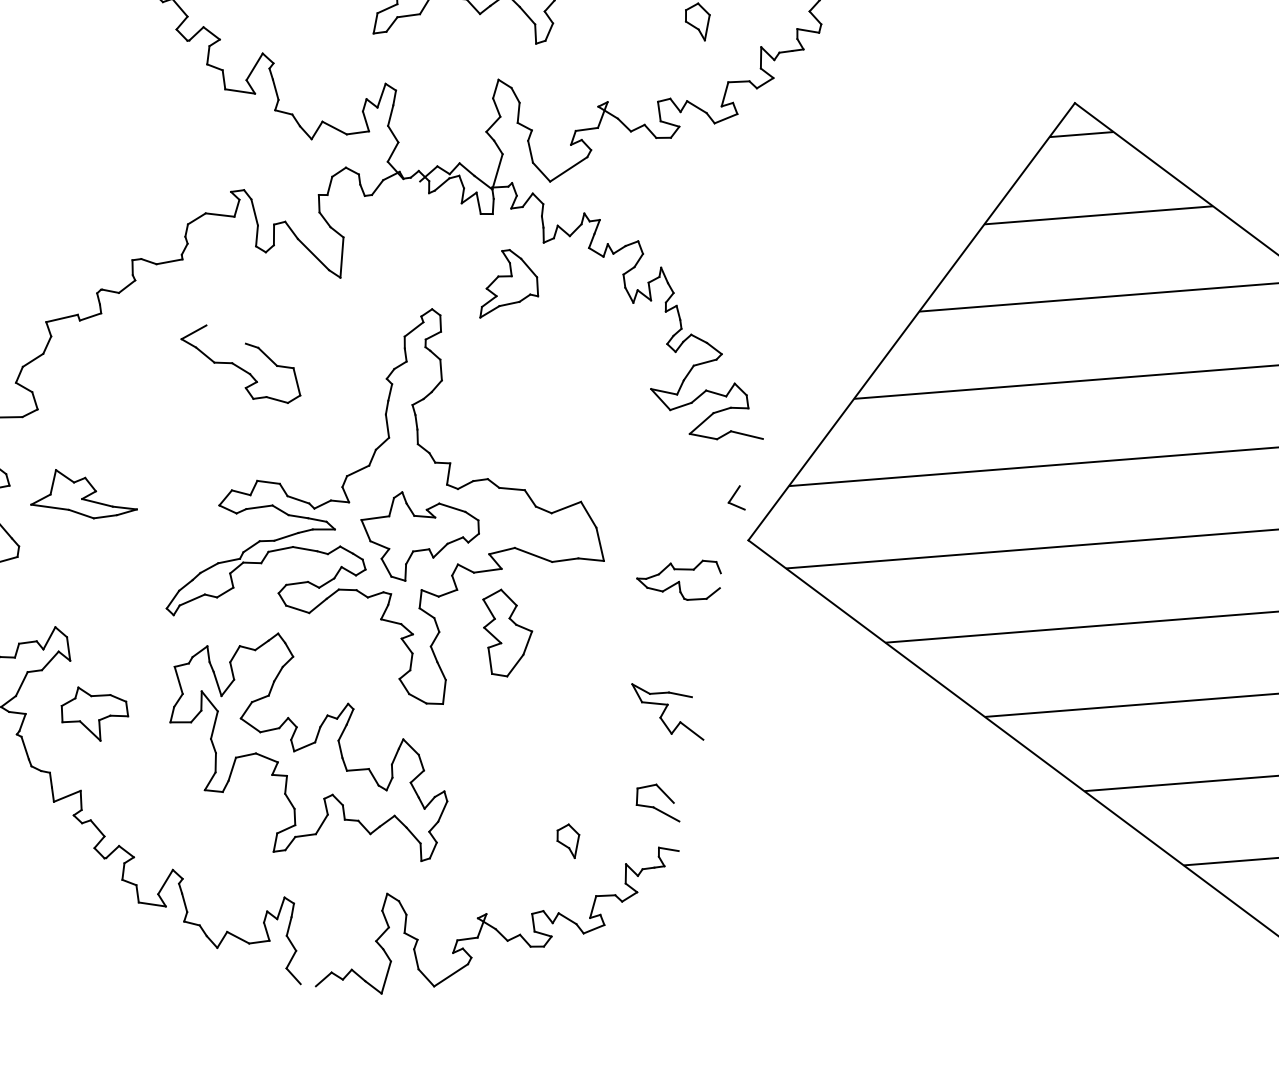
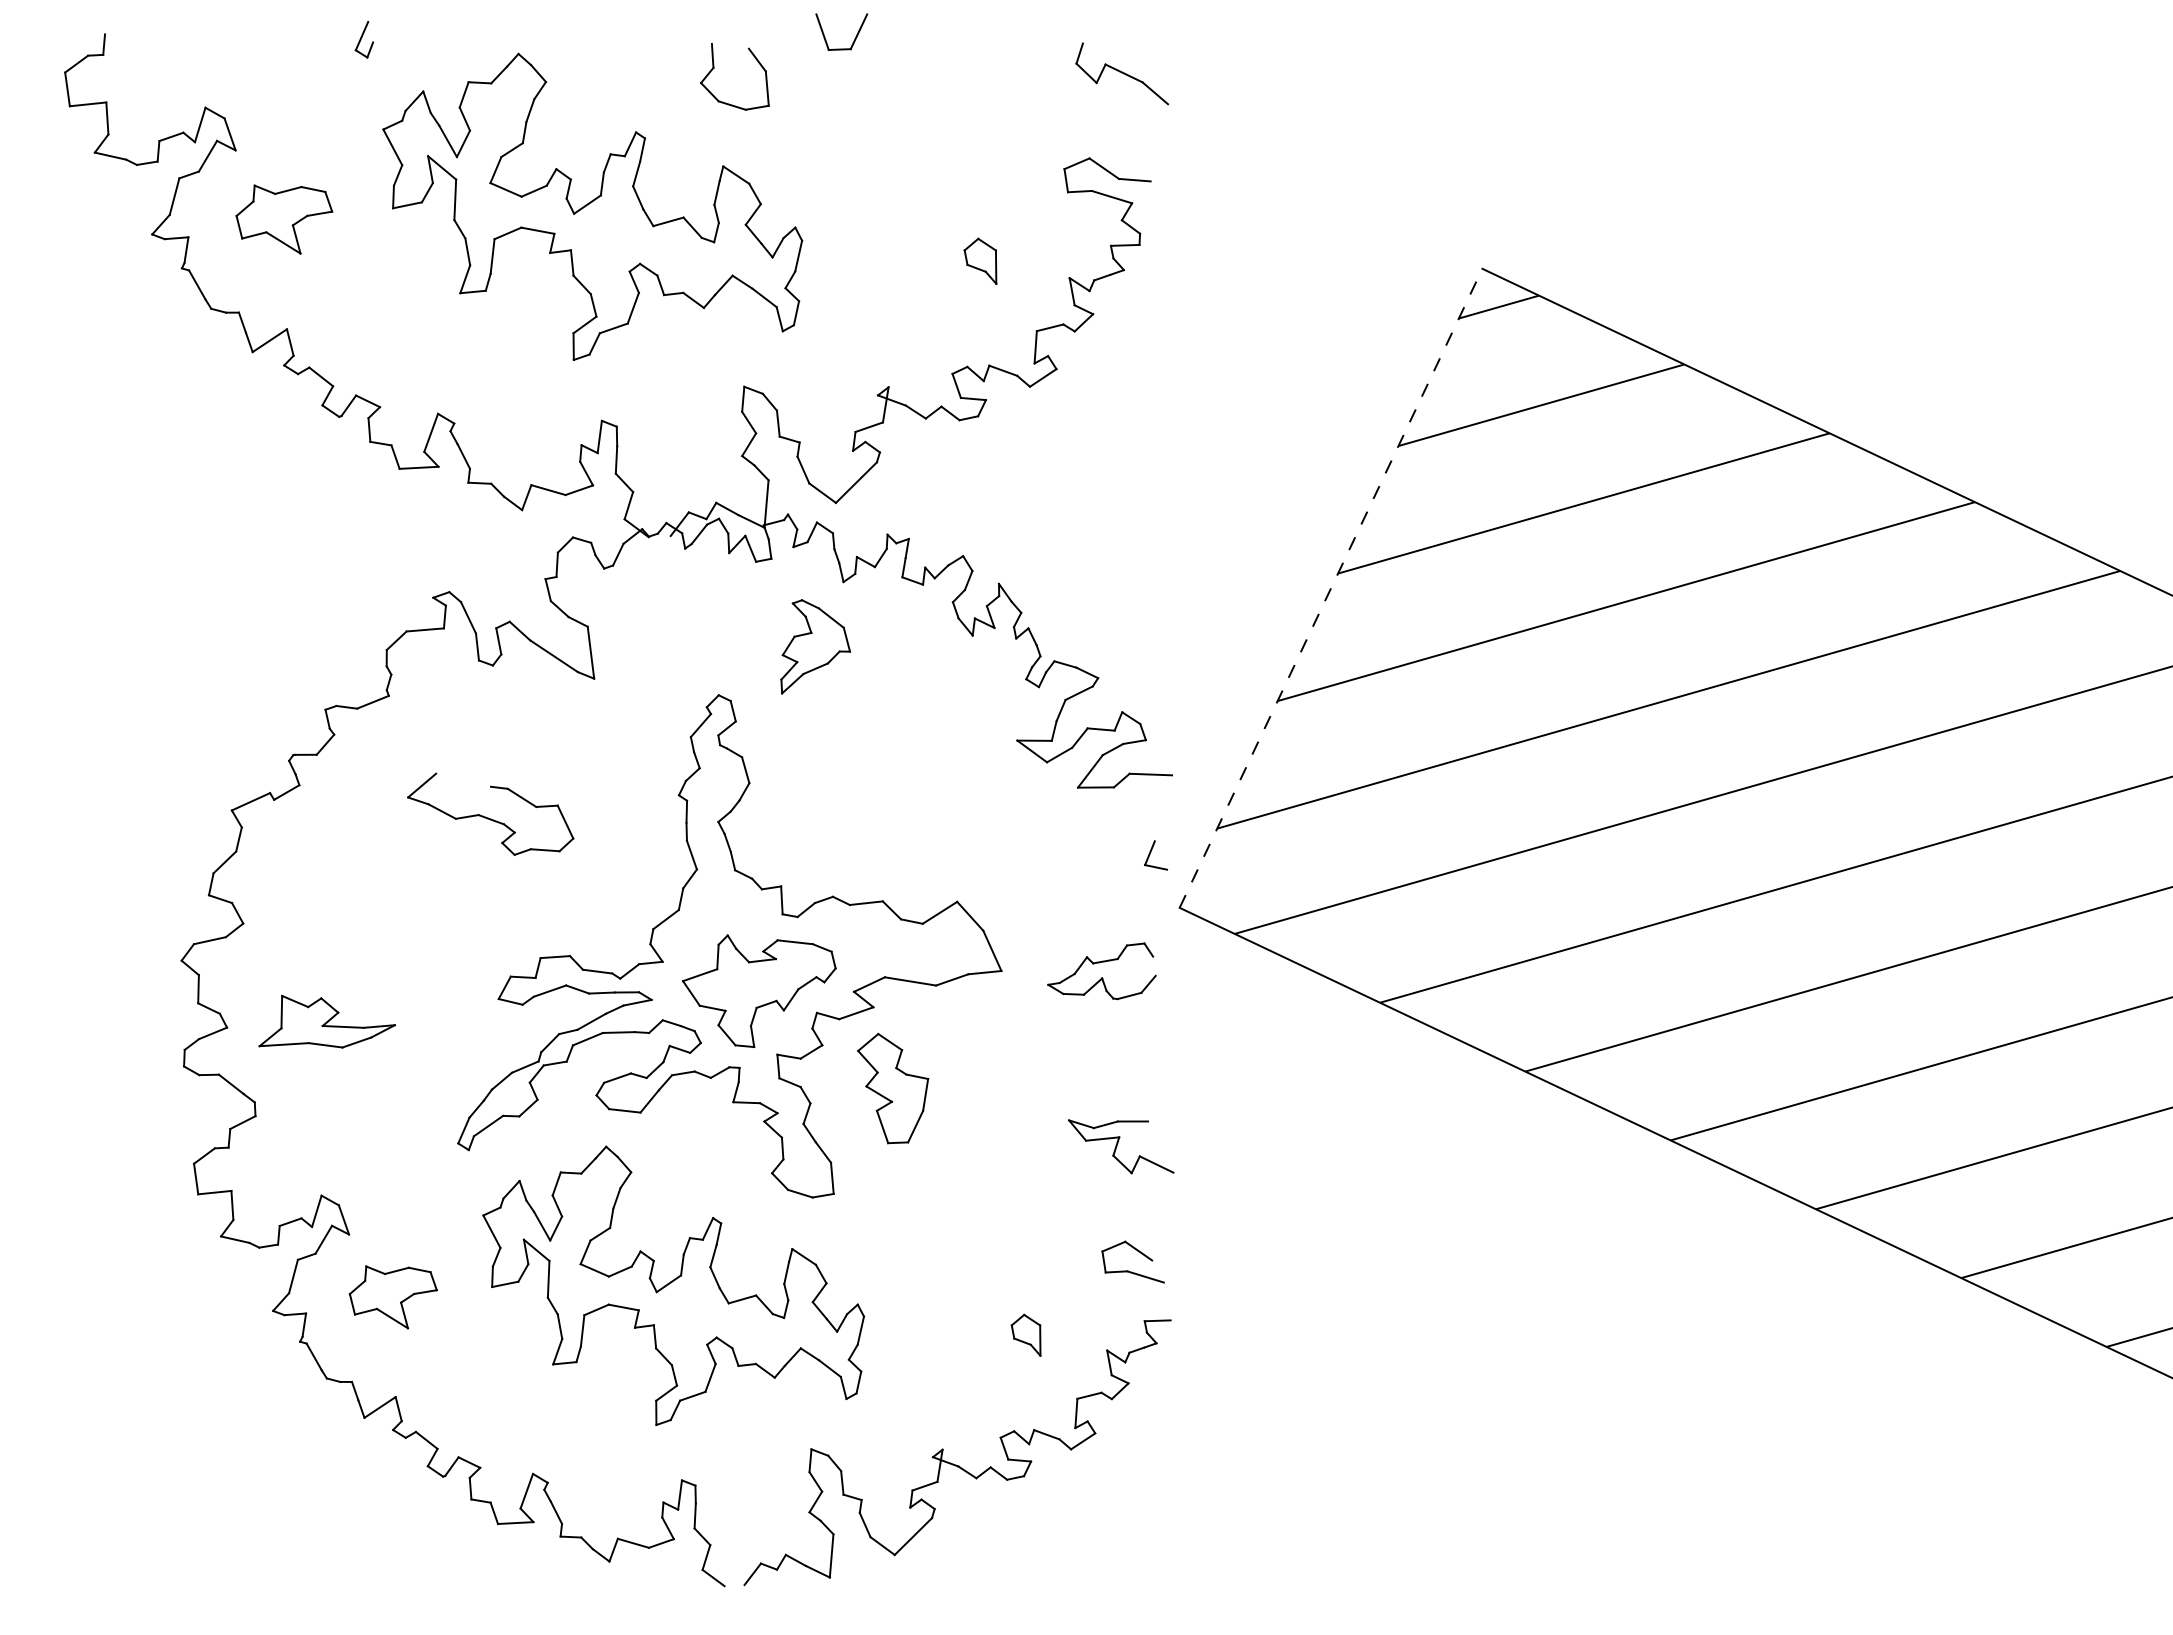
line: (911, 321) -> (1331, 588), solid -> dashed

